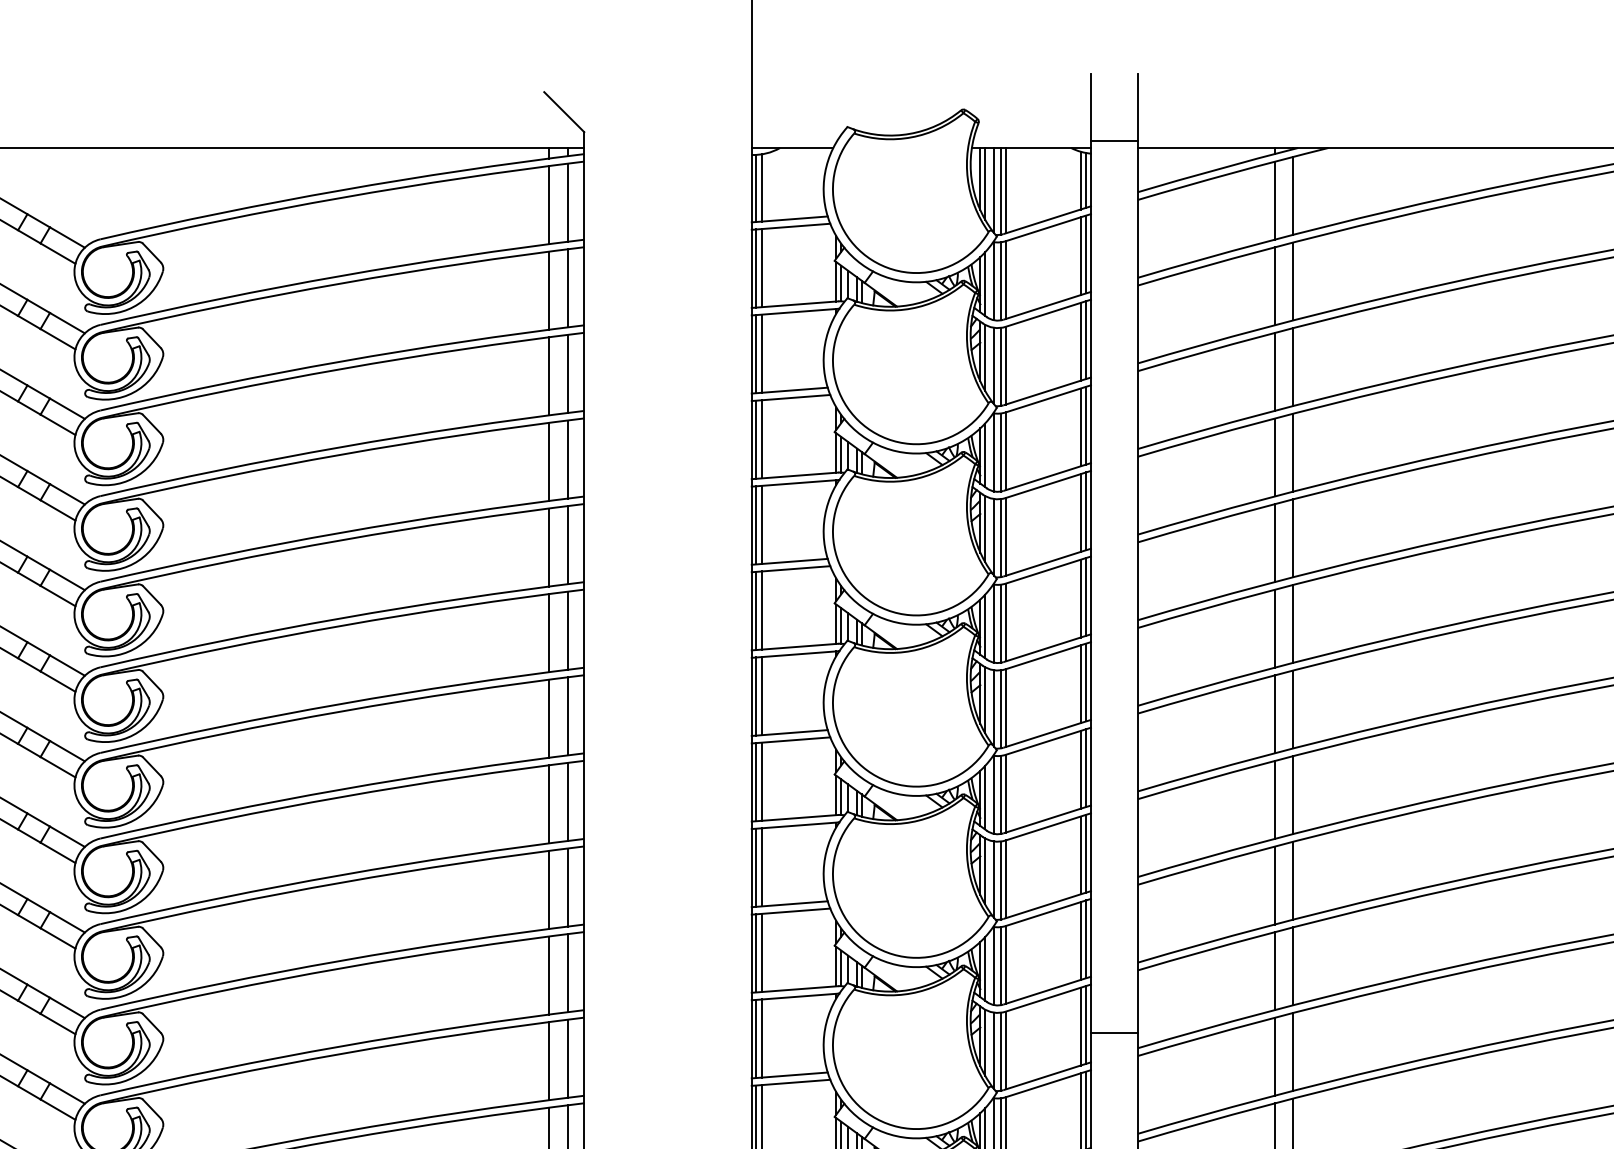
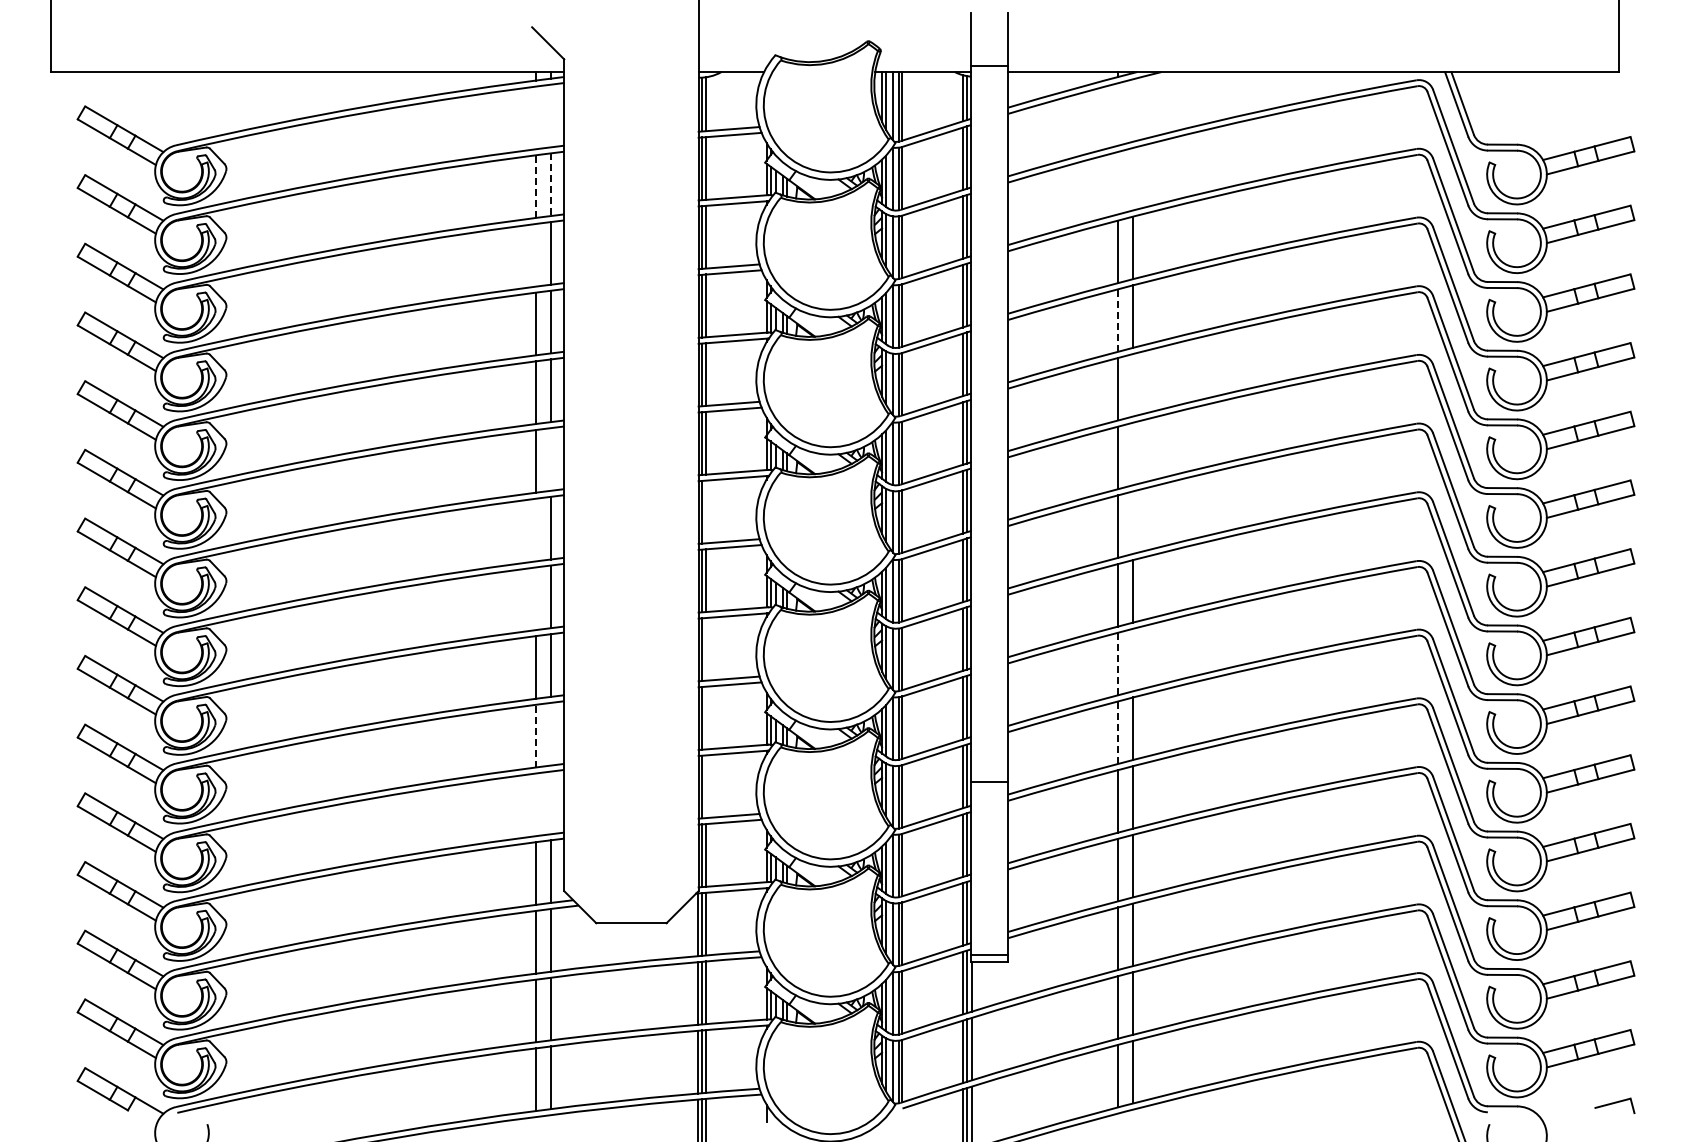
line: (1293, 195) -> (1133, 110), removed
line: (1274, 200) -> (1118, 114), removed
line: (567, 202) -> (550, 115), removed
line: (548, 204) -> (535, 117), removed
line: (1293, 280) -> (1133, 178), removed
line: (1274, 285) -> (1118, 182), removed
line: (567, 289) -> (550, 185), solid -> dashed
line: (548, 290) -> (535, 186), solid -> dashed
line: (548, 376) -> (535, 255), removed
line: (1274, 456) -> (1118, 319), solid -> dashed
line: (1293, 538) -> (1133, 385), removed
line: (1293, 623) -> (1133, 453), removed
line: (567, 630) -> (550, 459), removed
line: (761, 695) -> (706, 511), removed
line: (1293, 709) -> (1133, 522), removed
line: (548, 718) -> (535, 529), removed
line: (548, 804) -> (535, 598), removed
line: (761, 866) -> (706, 648), removed
line: (1293, 880) -> (1133, 659), removed
line: (1274, 885) -> (1118, 663), solid -> dashed
line: (761, 952) -> (706, 717), removed
line: (1274, 970) -> (1118, 732), solid -> dashed
line: (567, 972) -> (550, 733), removed
line: (548, 974) -> (535, 735), solid -> dashed
line: (761, 1038) -> (706, 786), removed
line: (567, 1058) -> (550, 802), removed
line: (548, 1060) -> (535, 804), removed

